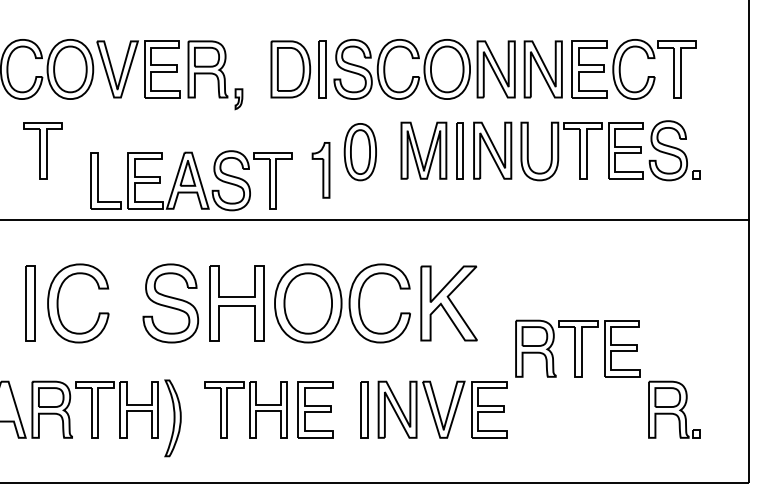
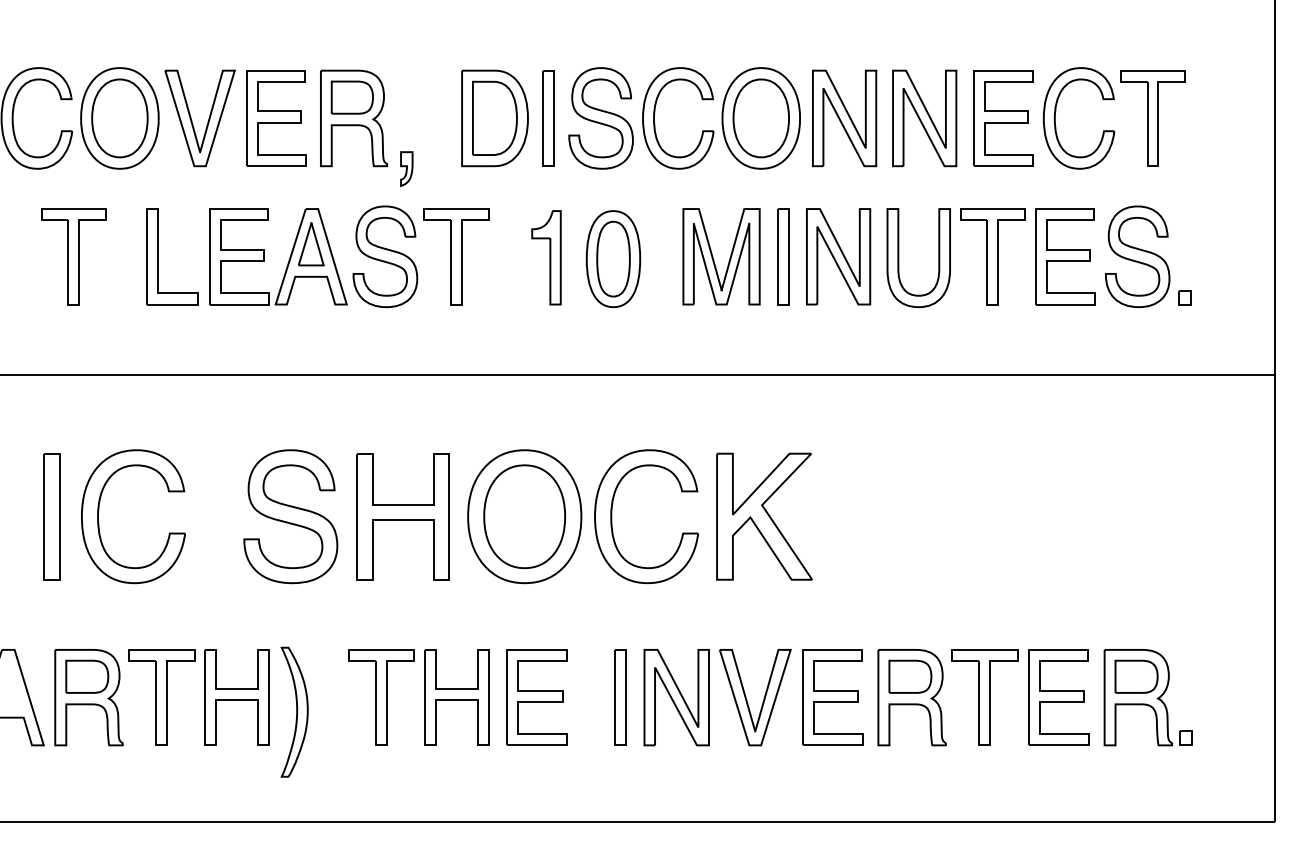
part: (320, 170) -> (545, 258), moved
part: (191, 180) -> (317, 256), moved
part: (577, 348) -> (982, 697), moved

